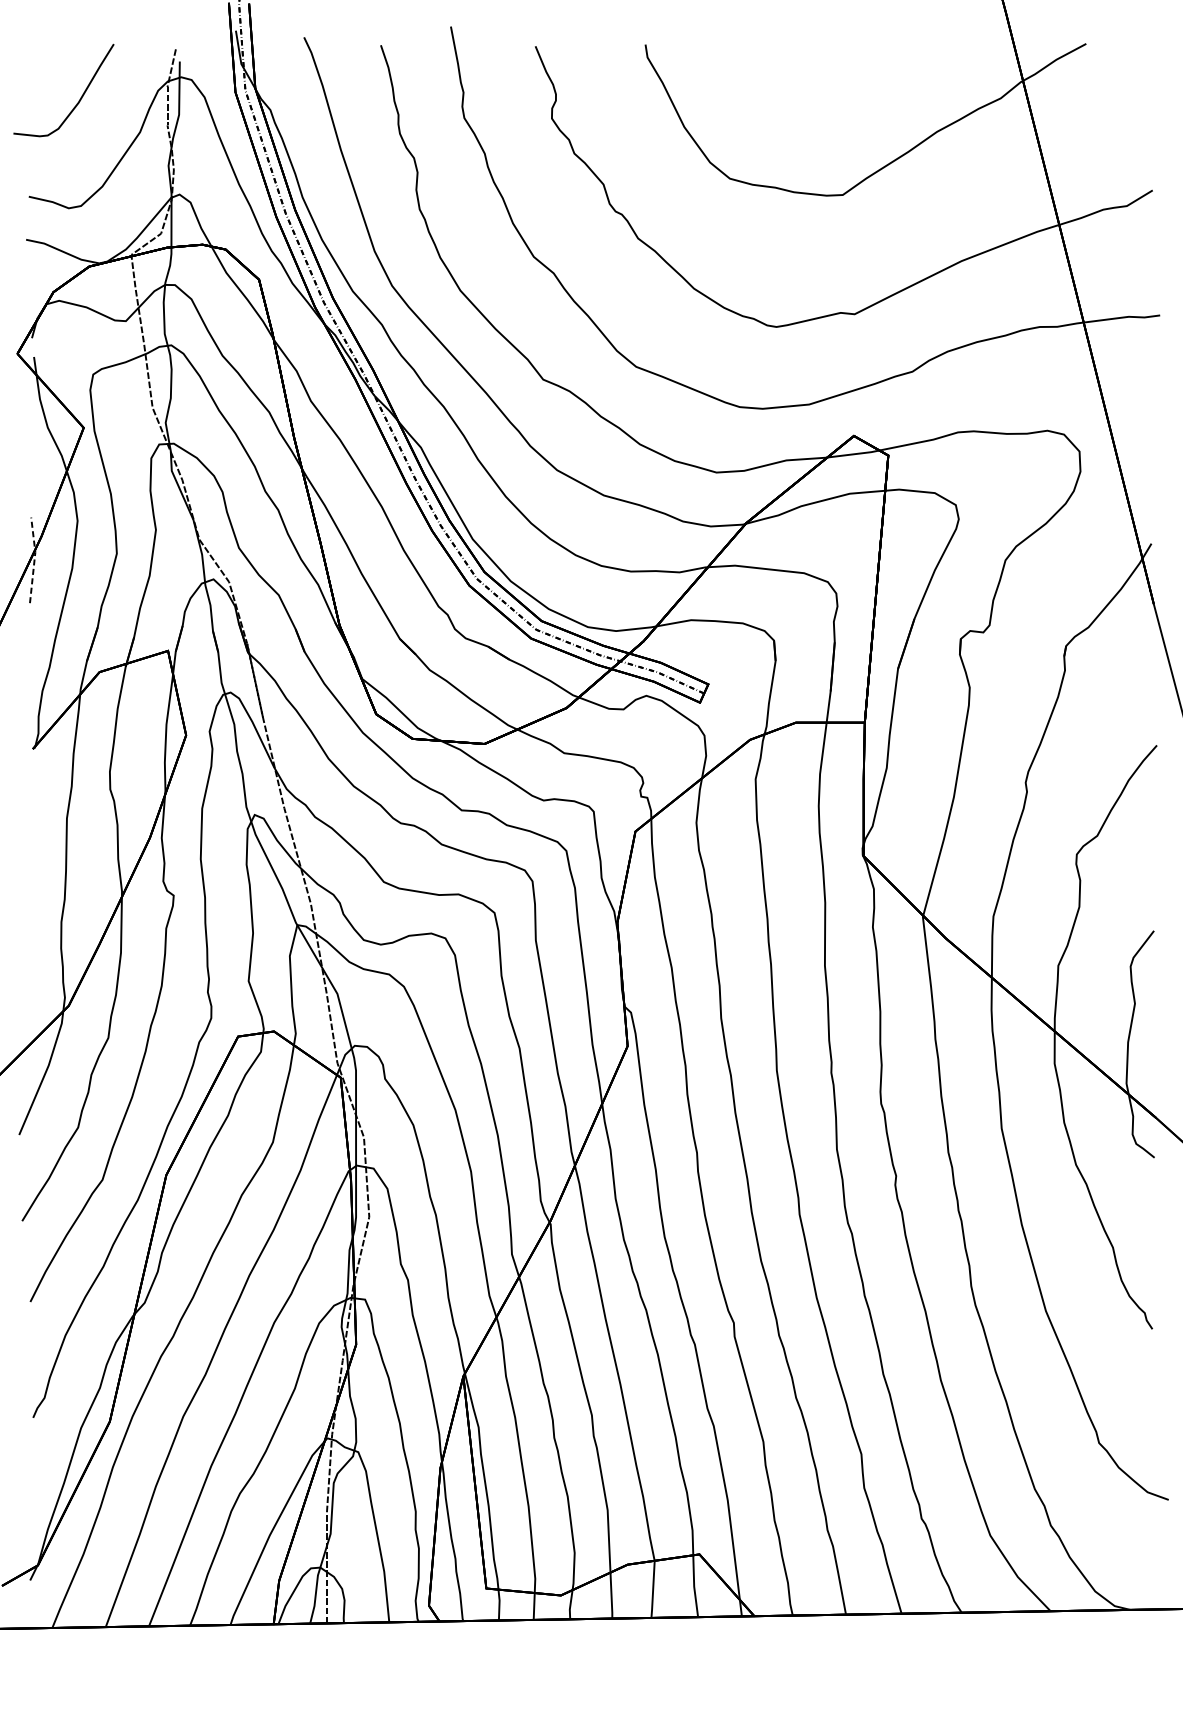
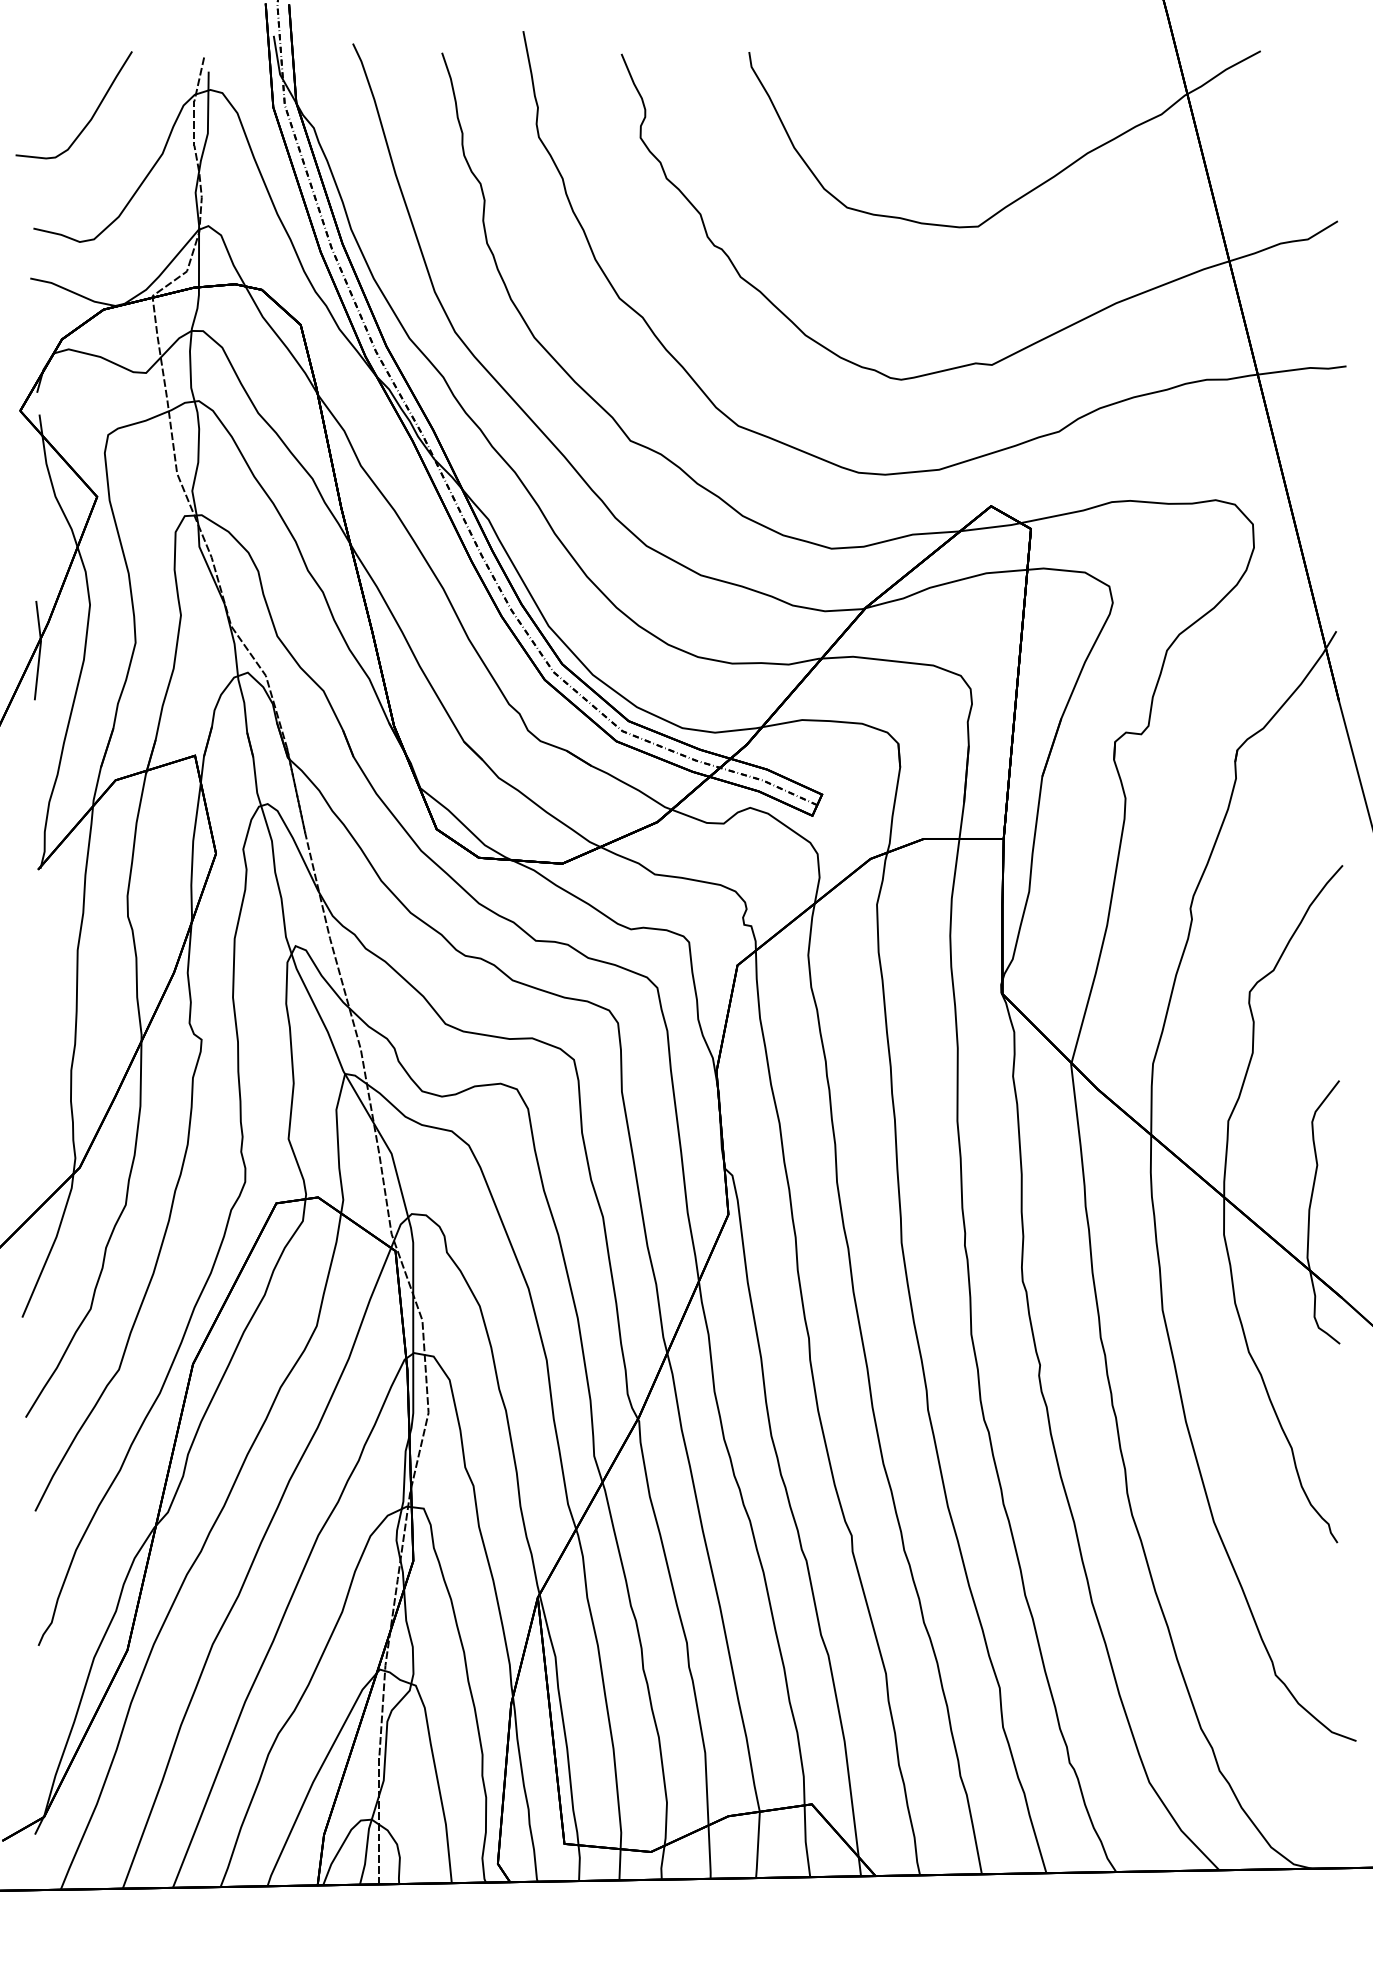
line: (34, 560) -> (40, 650), dashed -> solid

